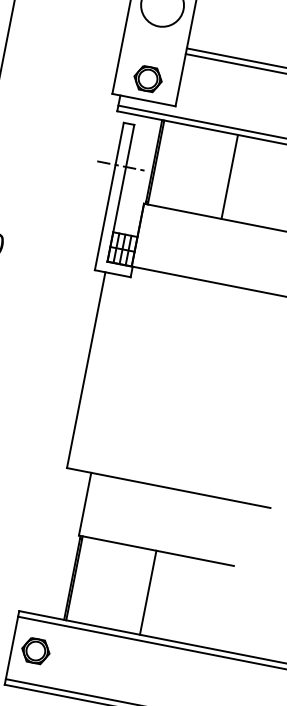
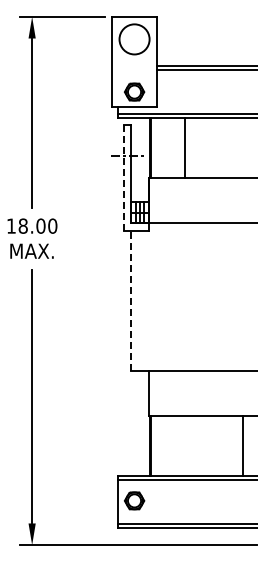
line: (229, 176) -> (184, 148), moved
line: (108, 196) -> (123, 178), solid -> dashed
line: (86, 369) -> (131, 300), solid -> dashed
line: (147, 592) -> (242, 445), moved

